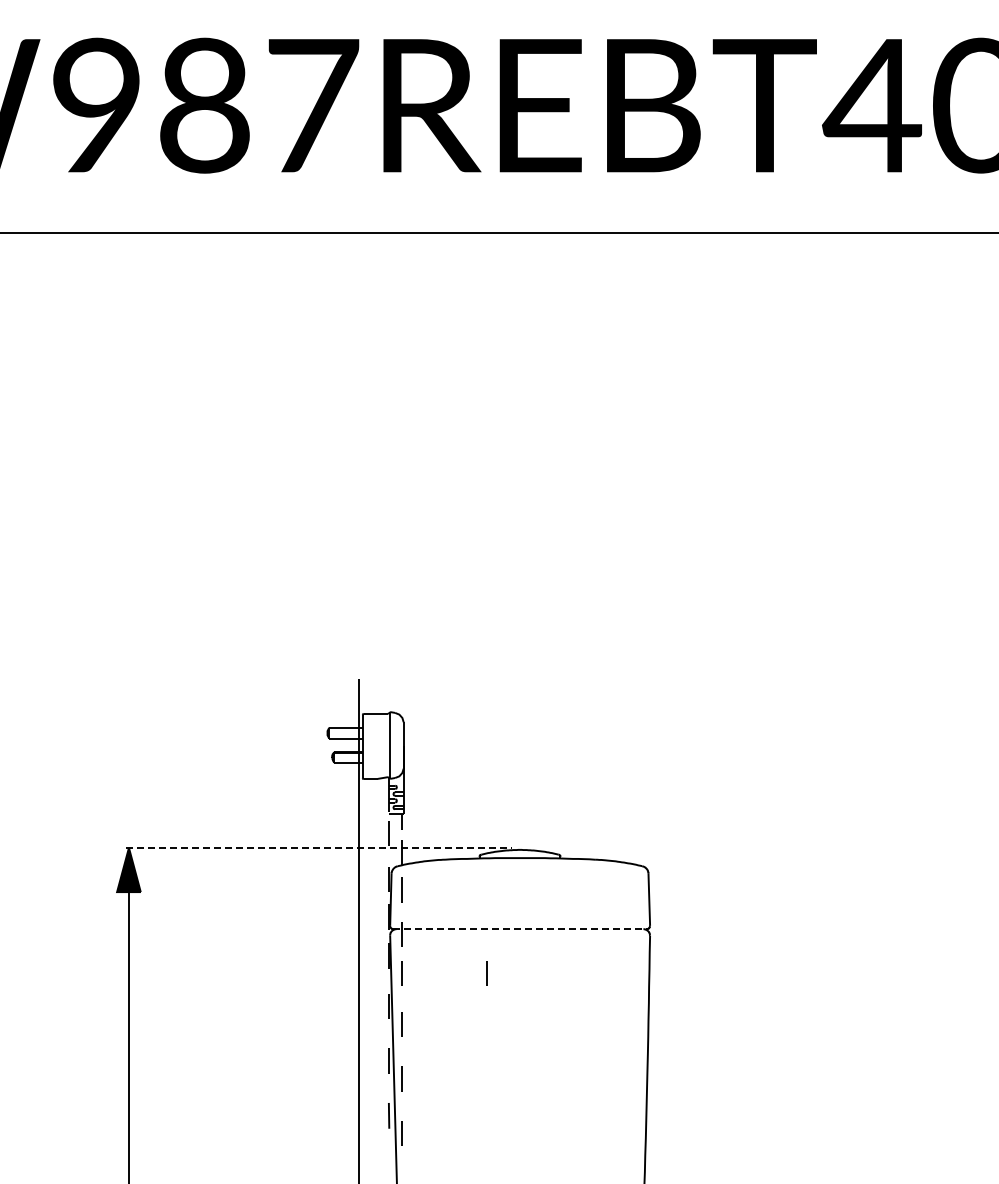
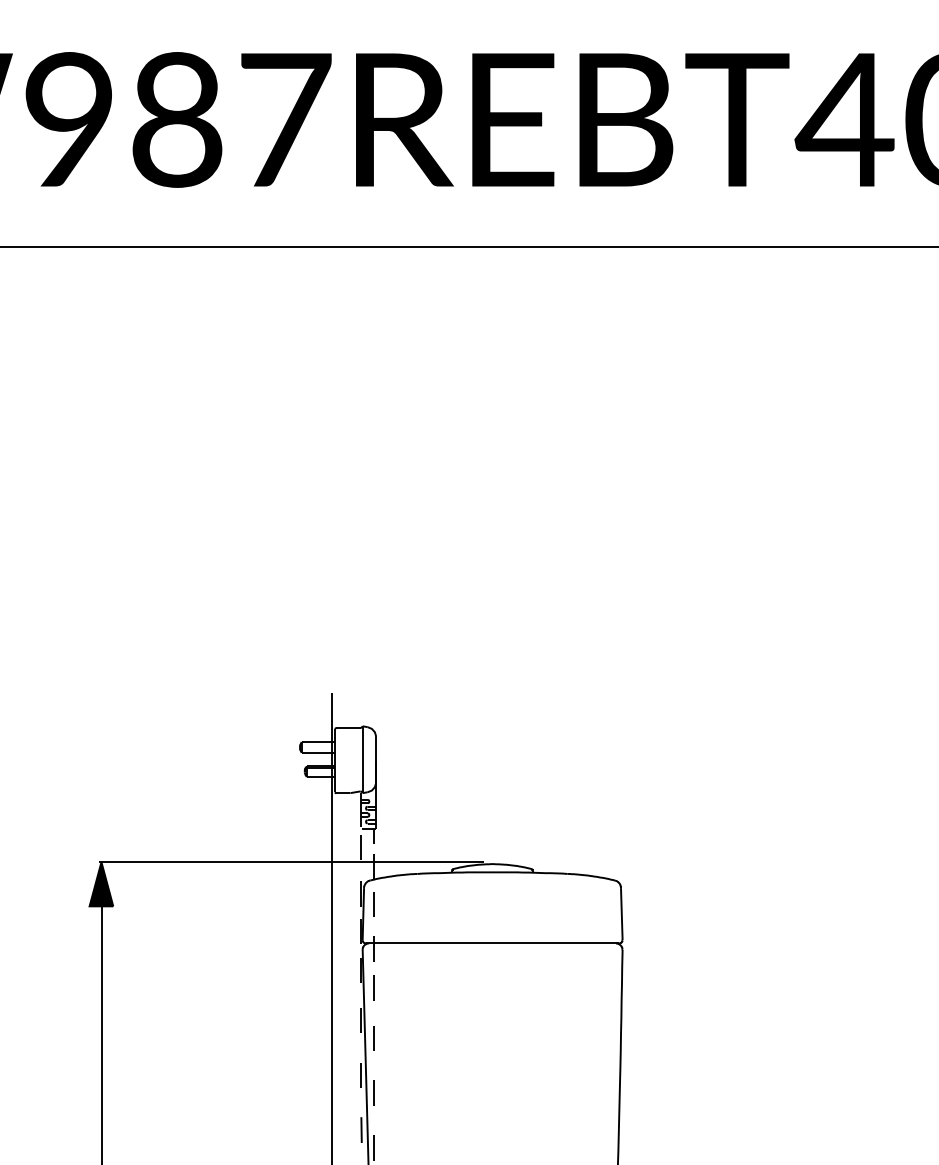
line: (318, 847) -> (291, 861), dashed -> solid
line: (520, 929) -> (493, 943), dashed -> solid
line: (486, 973) -> (459, 987), removed

